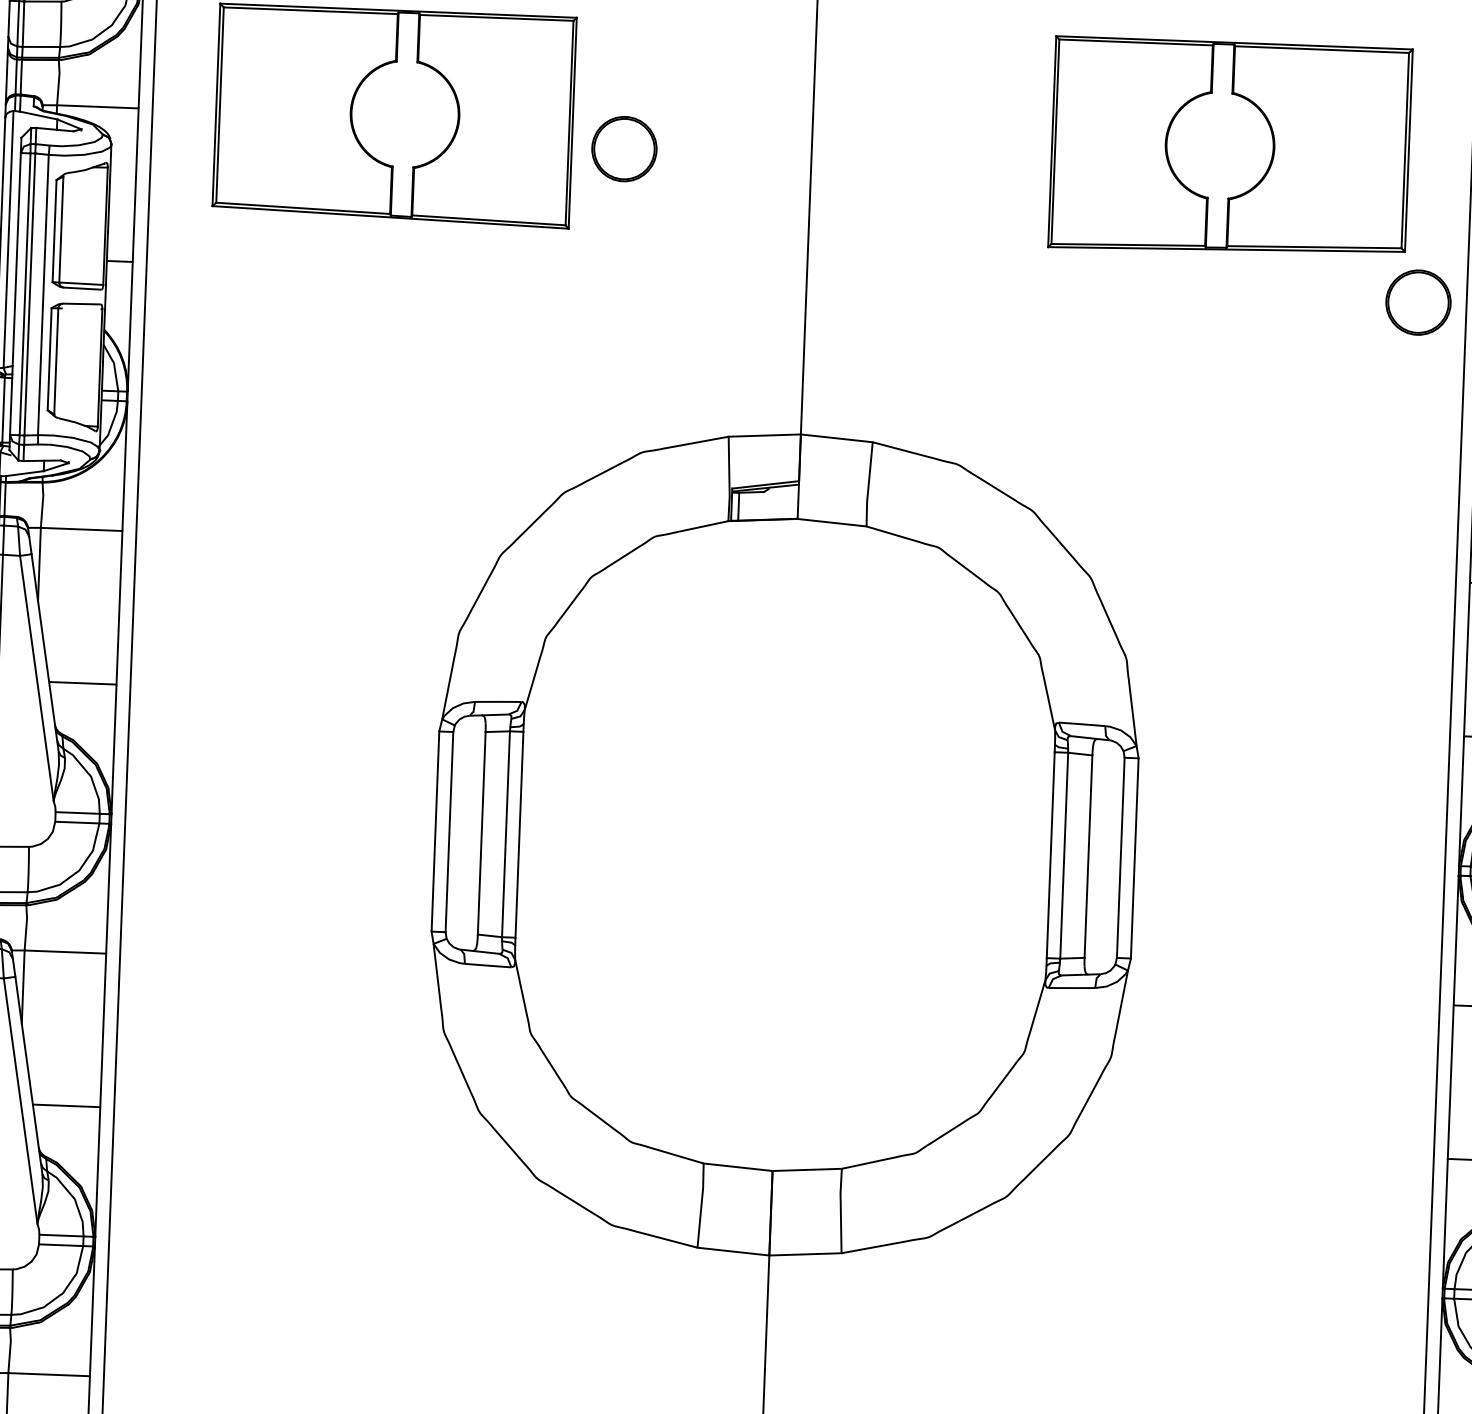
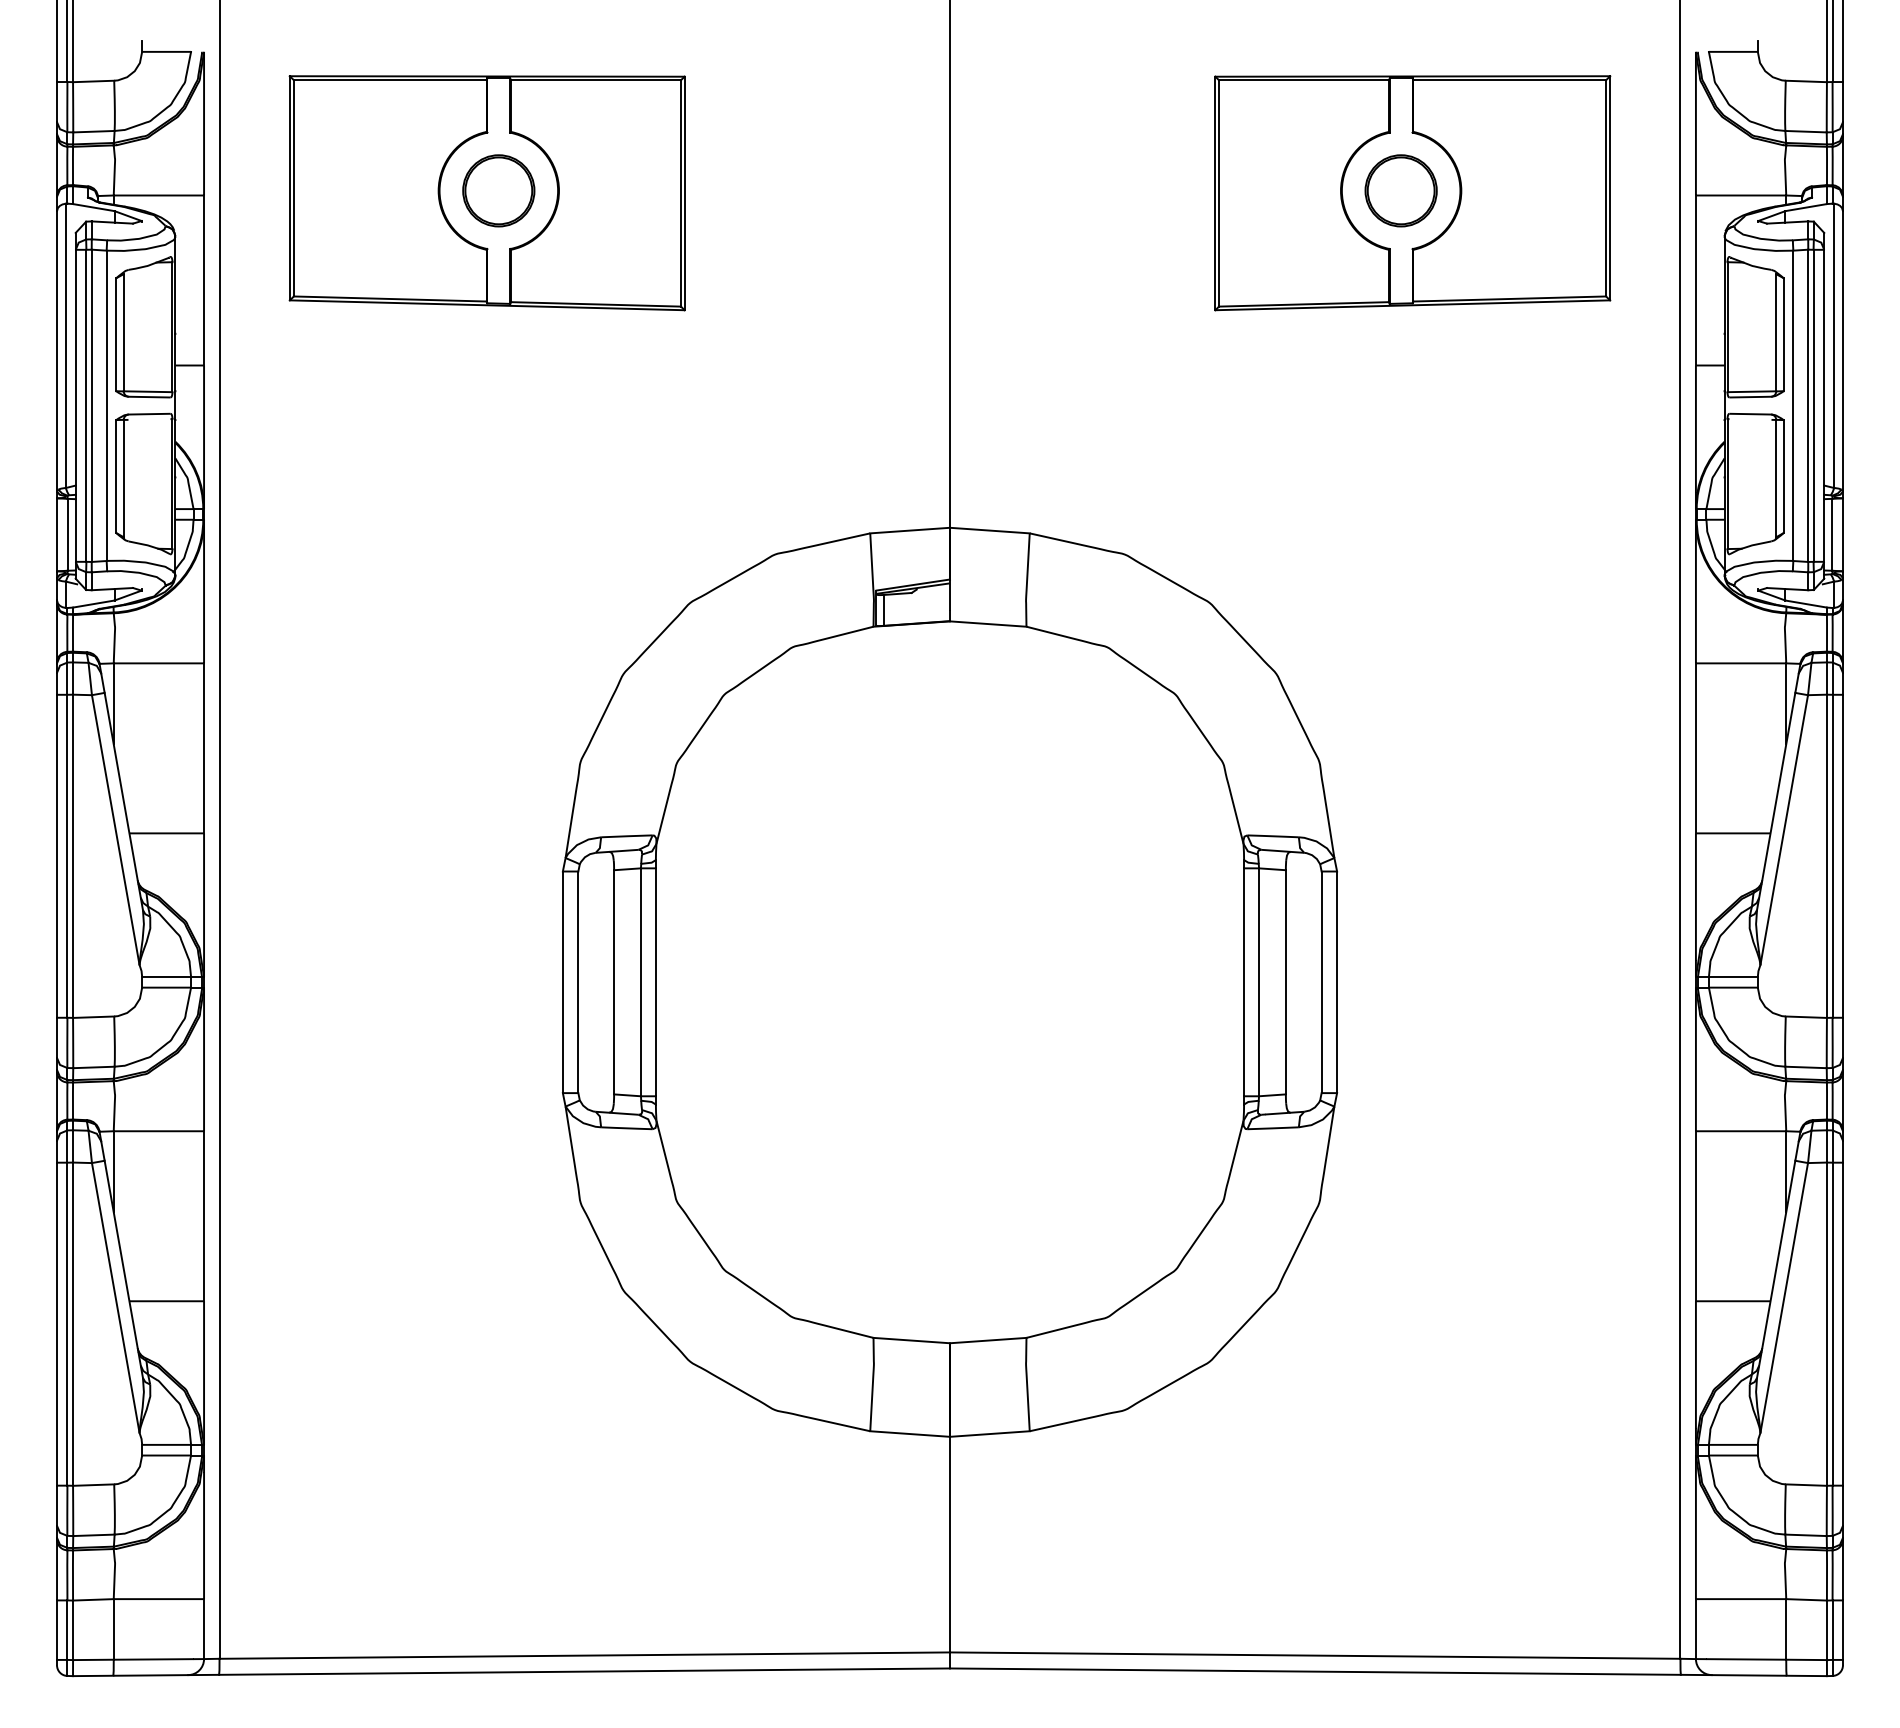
part: (624, 148) -> (498, 190), moved
part: (1417, 302) -> (1400, 190), moved

